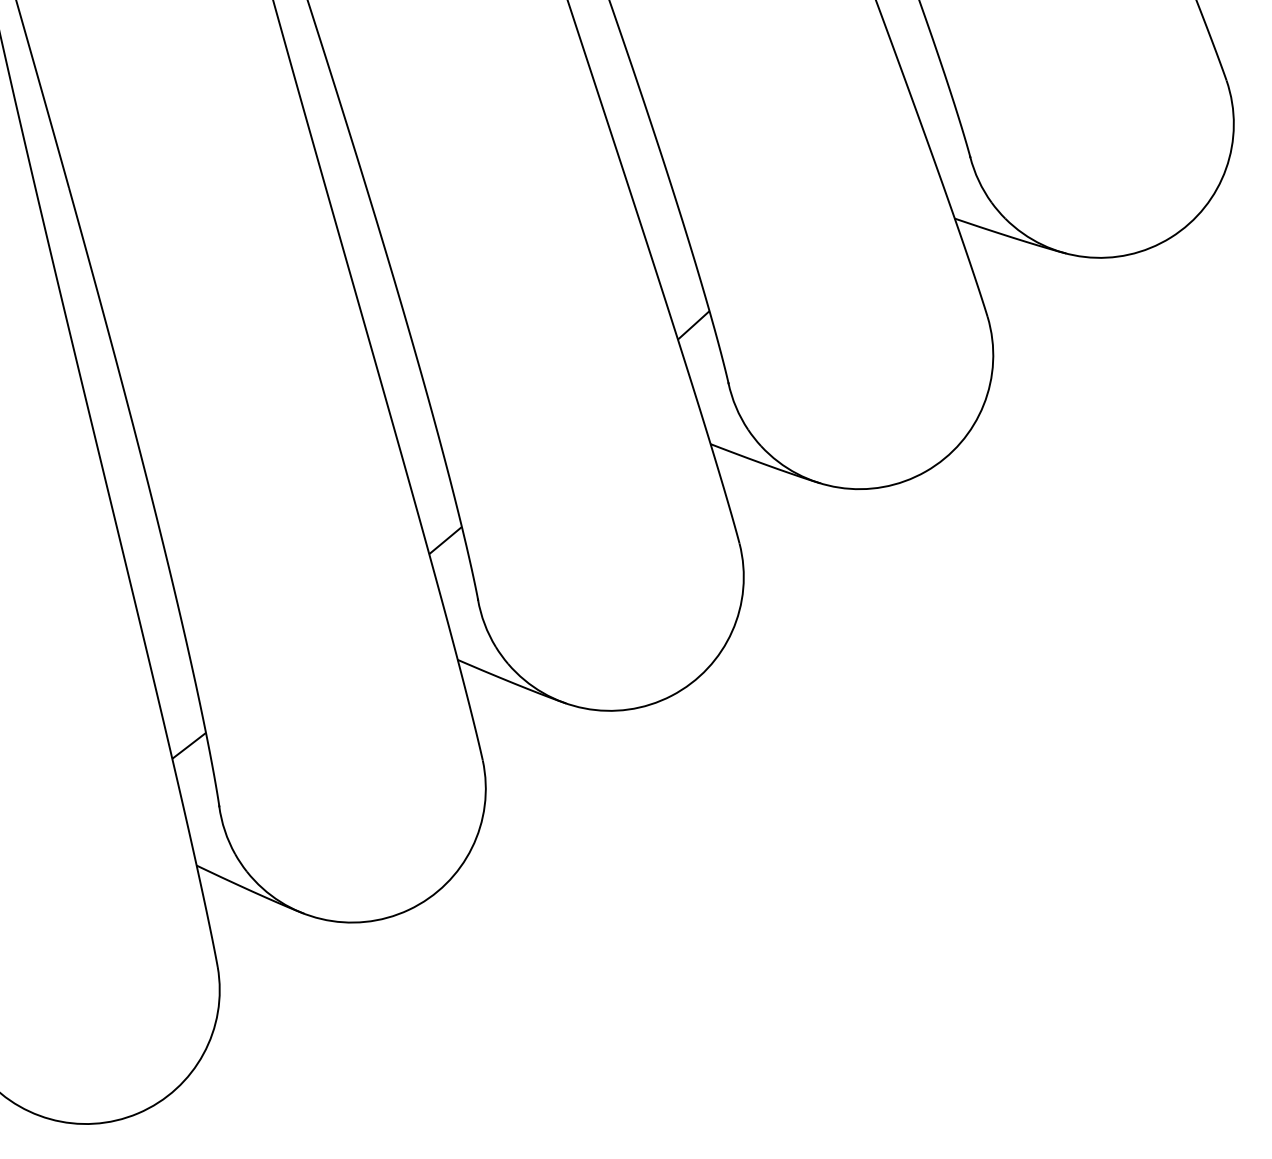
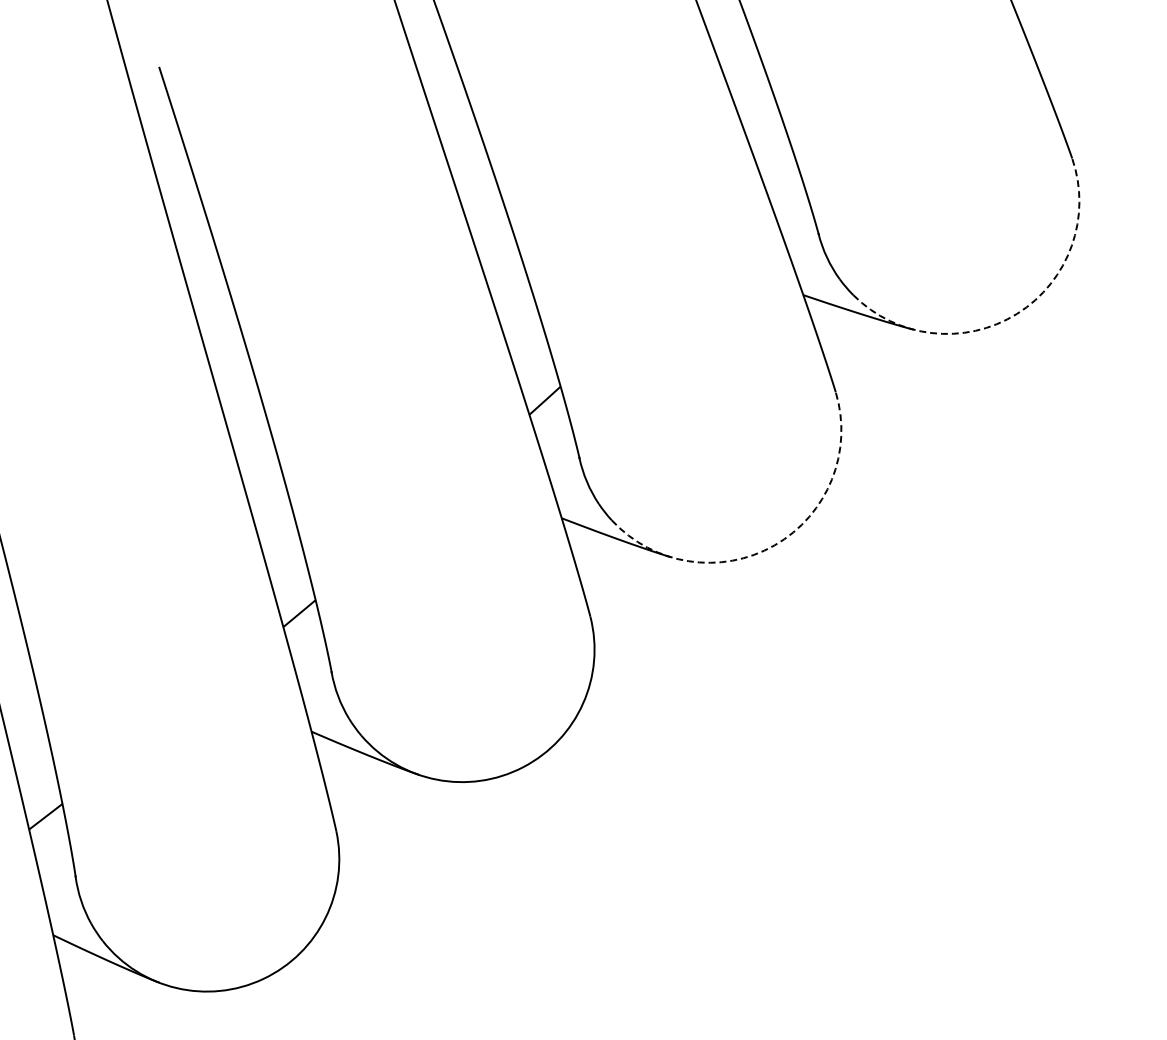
arc: (1170, 237) -> (1016, 313), solid -> dashed
arc: (925, 471) -> (774, 545), solid -> dashed

